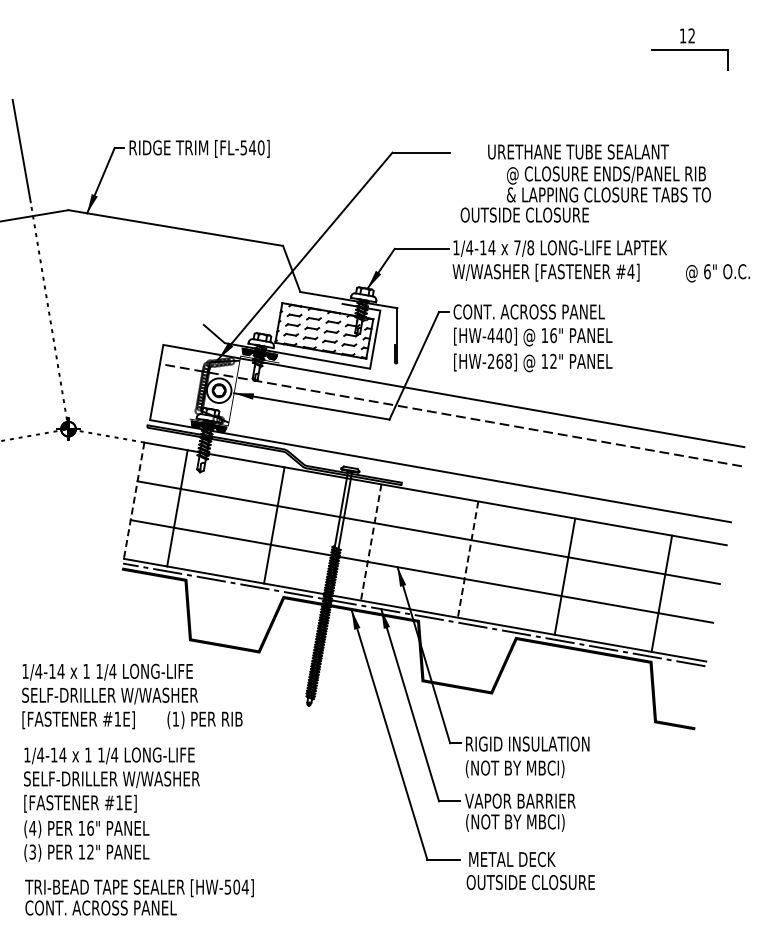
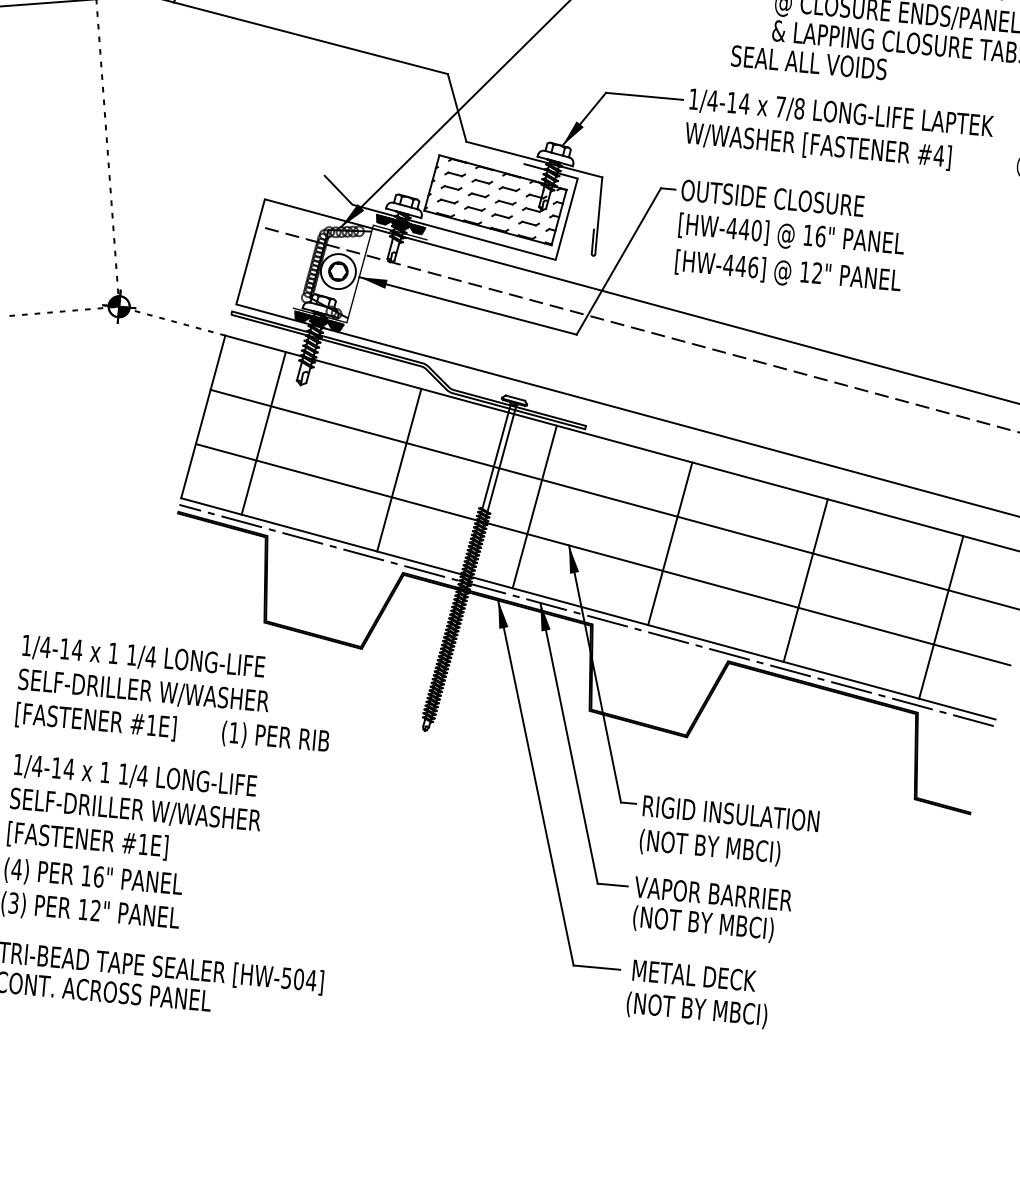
text: (524, 214) -> (795, 60), OUTSIDE CLOSURE -> SEAL ALL VOIDS
text: (532, 311) -> (793, 199), CONT. ACROSS PANEL -> OUTSIDE CLOSURE
text: (499, 360) -> (740, 264), [HW-268] -> [HW-446]
line: (134, 501) -> (203, 418), dashed -> solid
line: (371, 542) -> (535, 507), dashed -> solid
line: (468, 560) -> (670, 545), dashed -> solid
text: (530, 883) -> (717, 1012), OUTSIDE CLOSURE -> (NOT BY MBCI)

